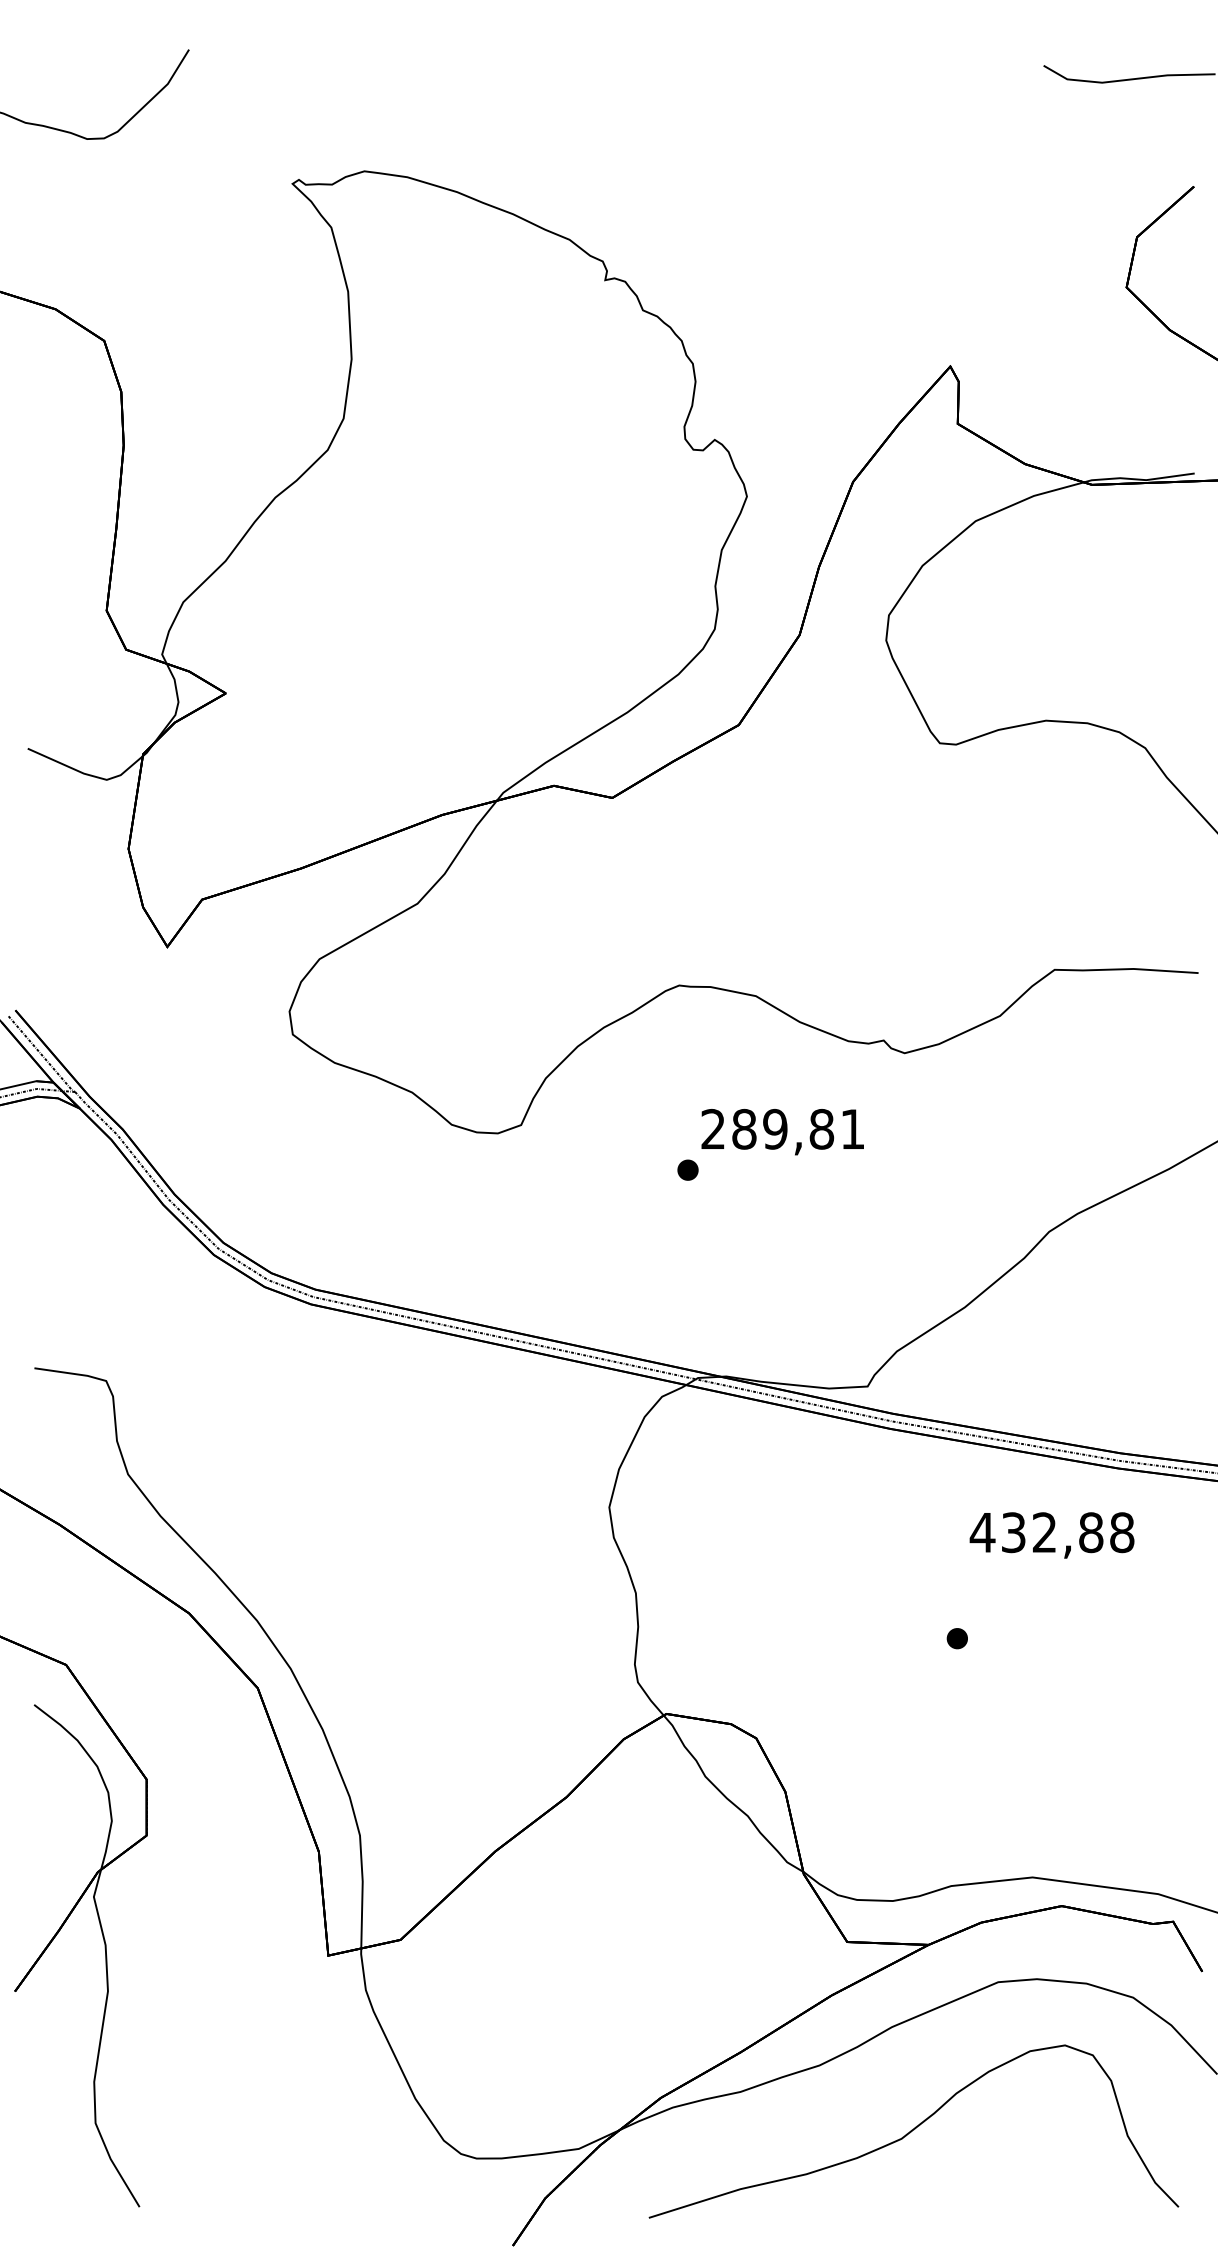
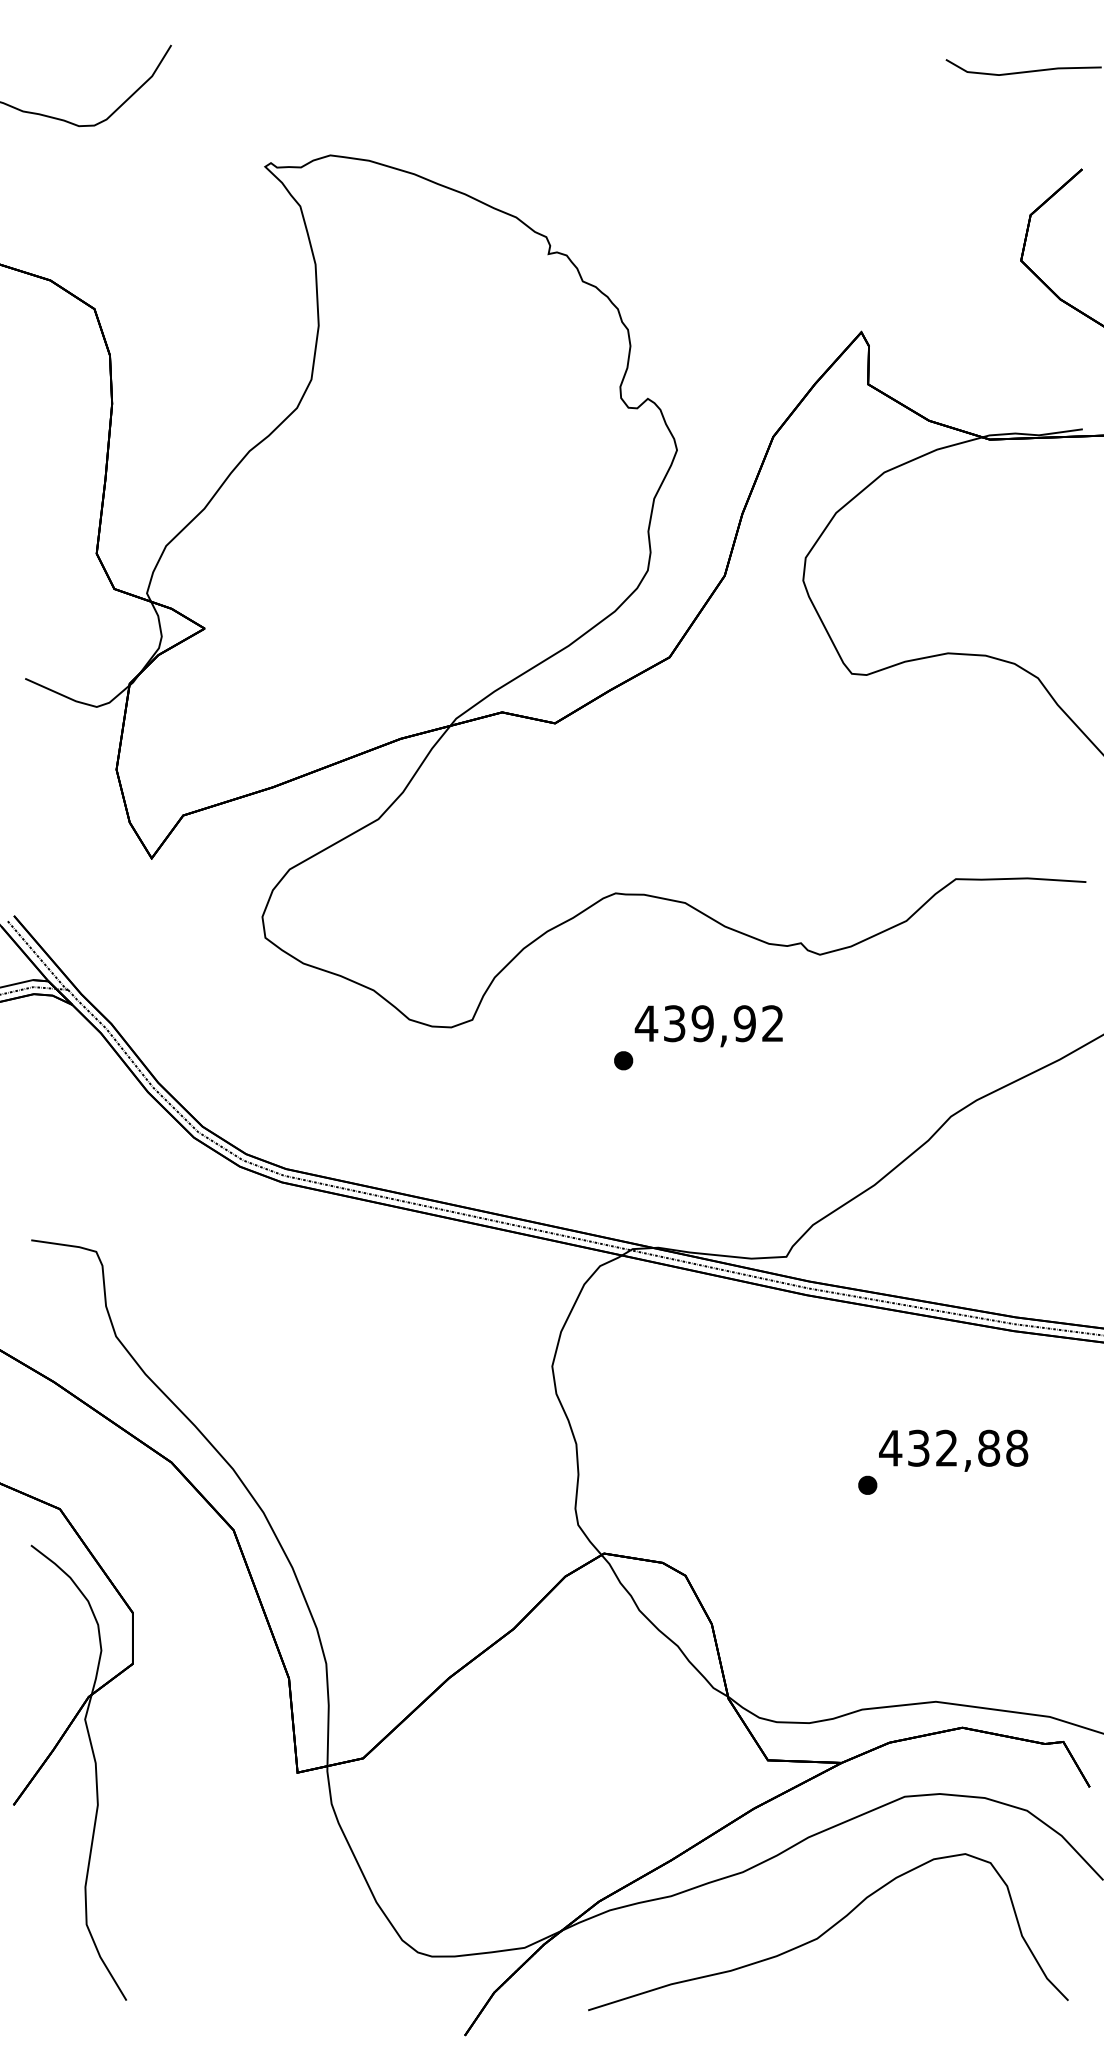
text: (781, 1129) -> (708, 1023), 289,81 -> 439,92
text: (1051, 1535) -> (953, 1450), moved

